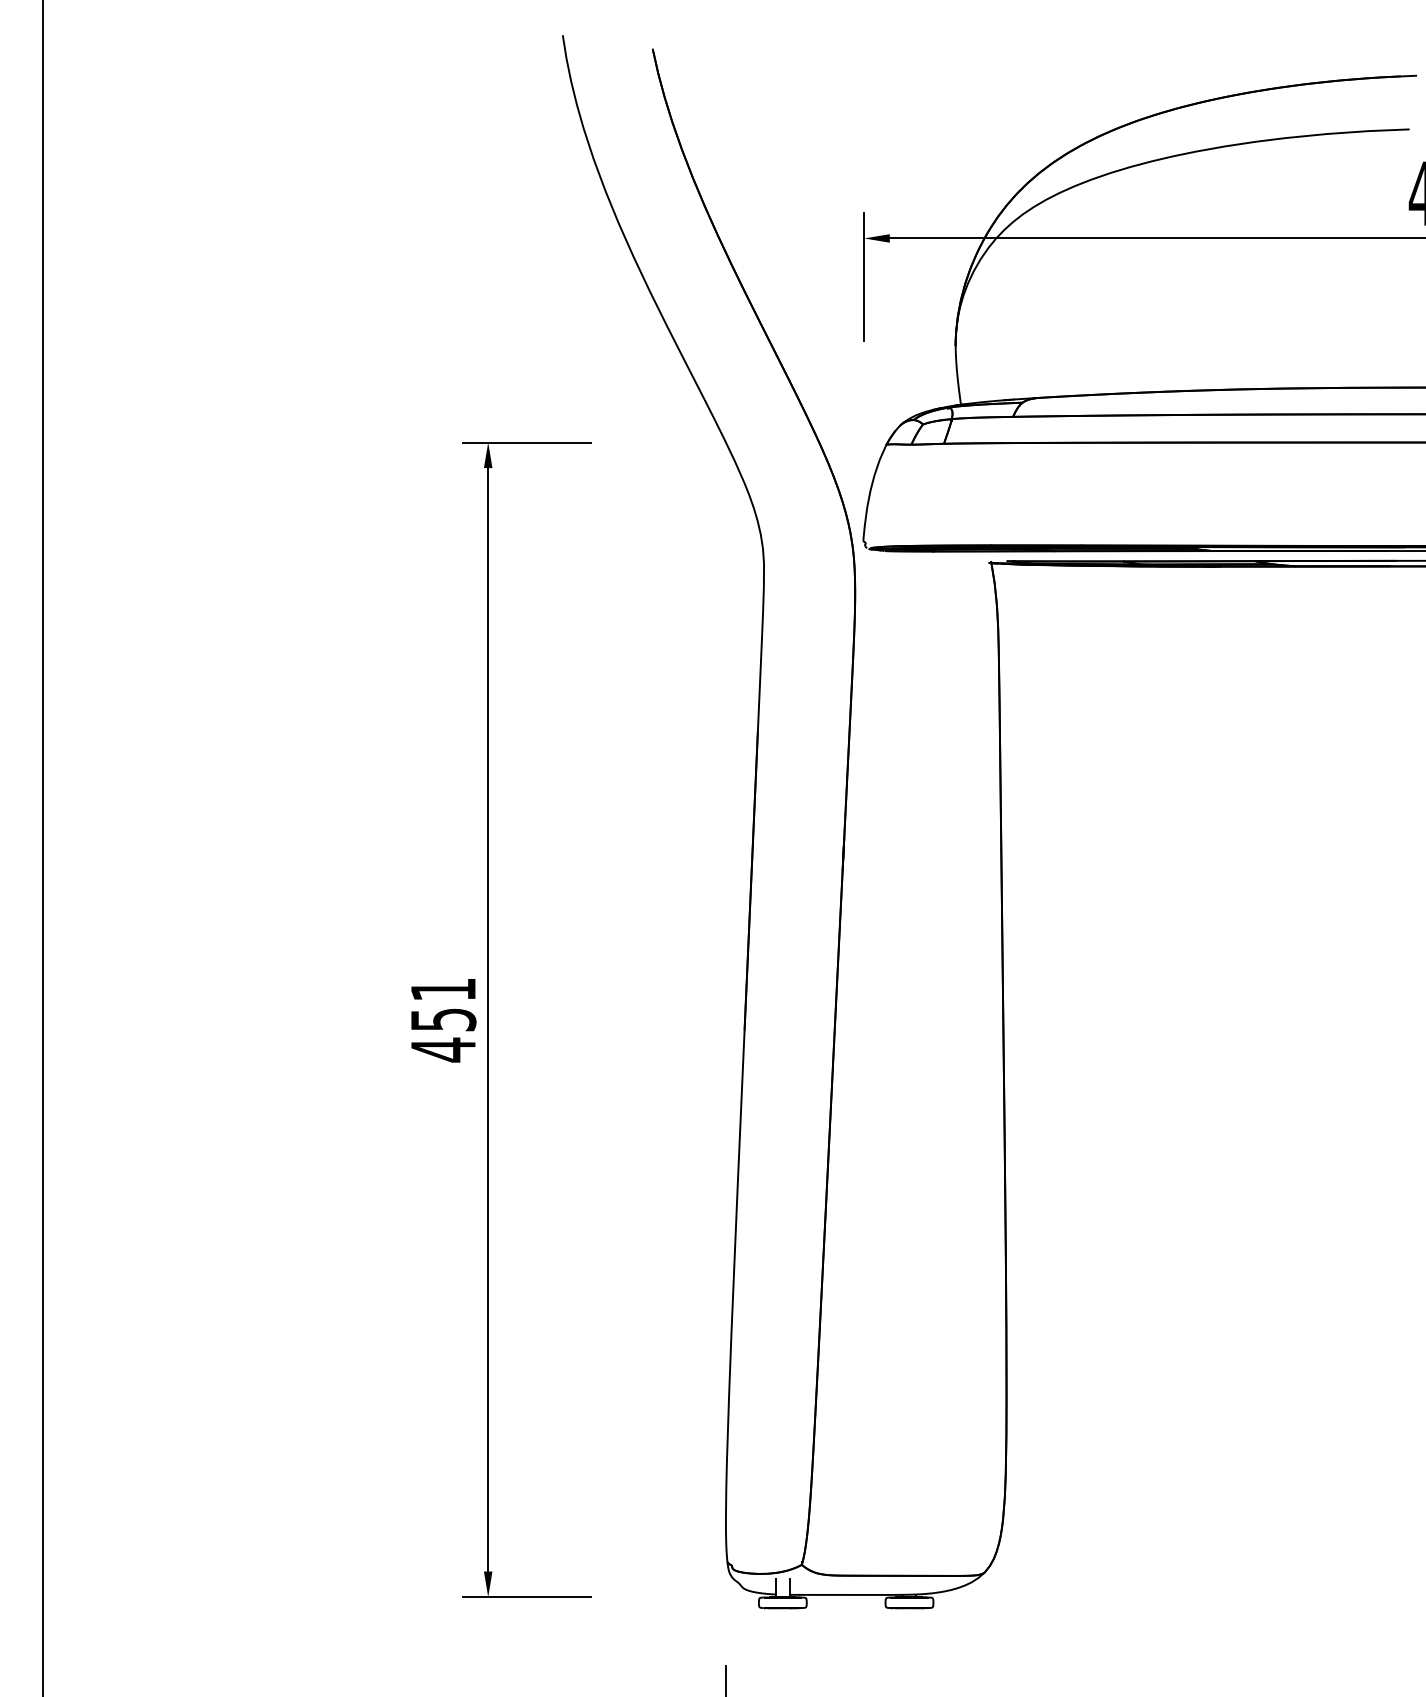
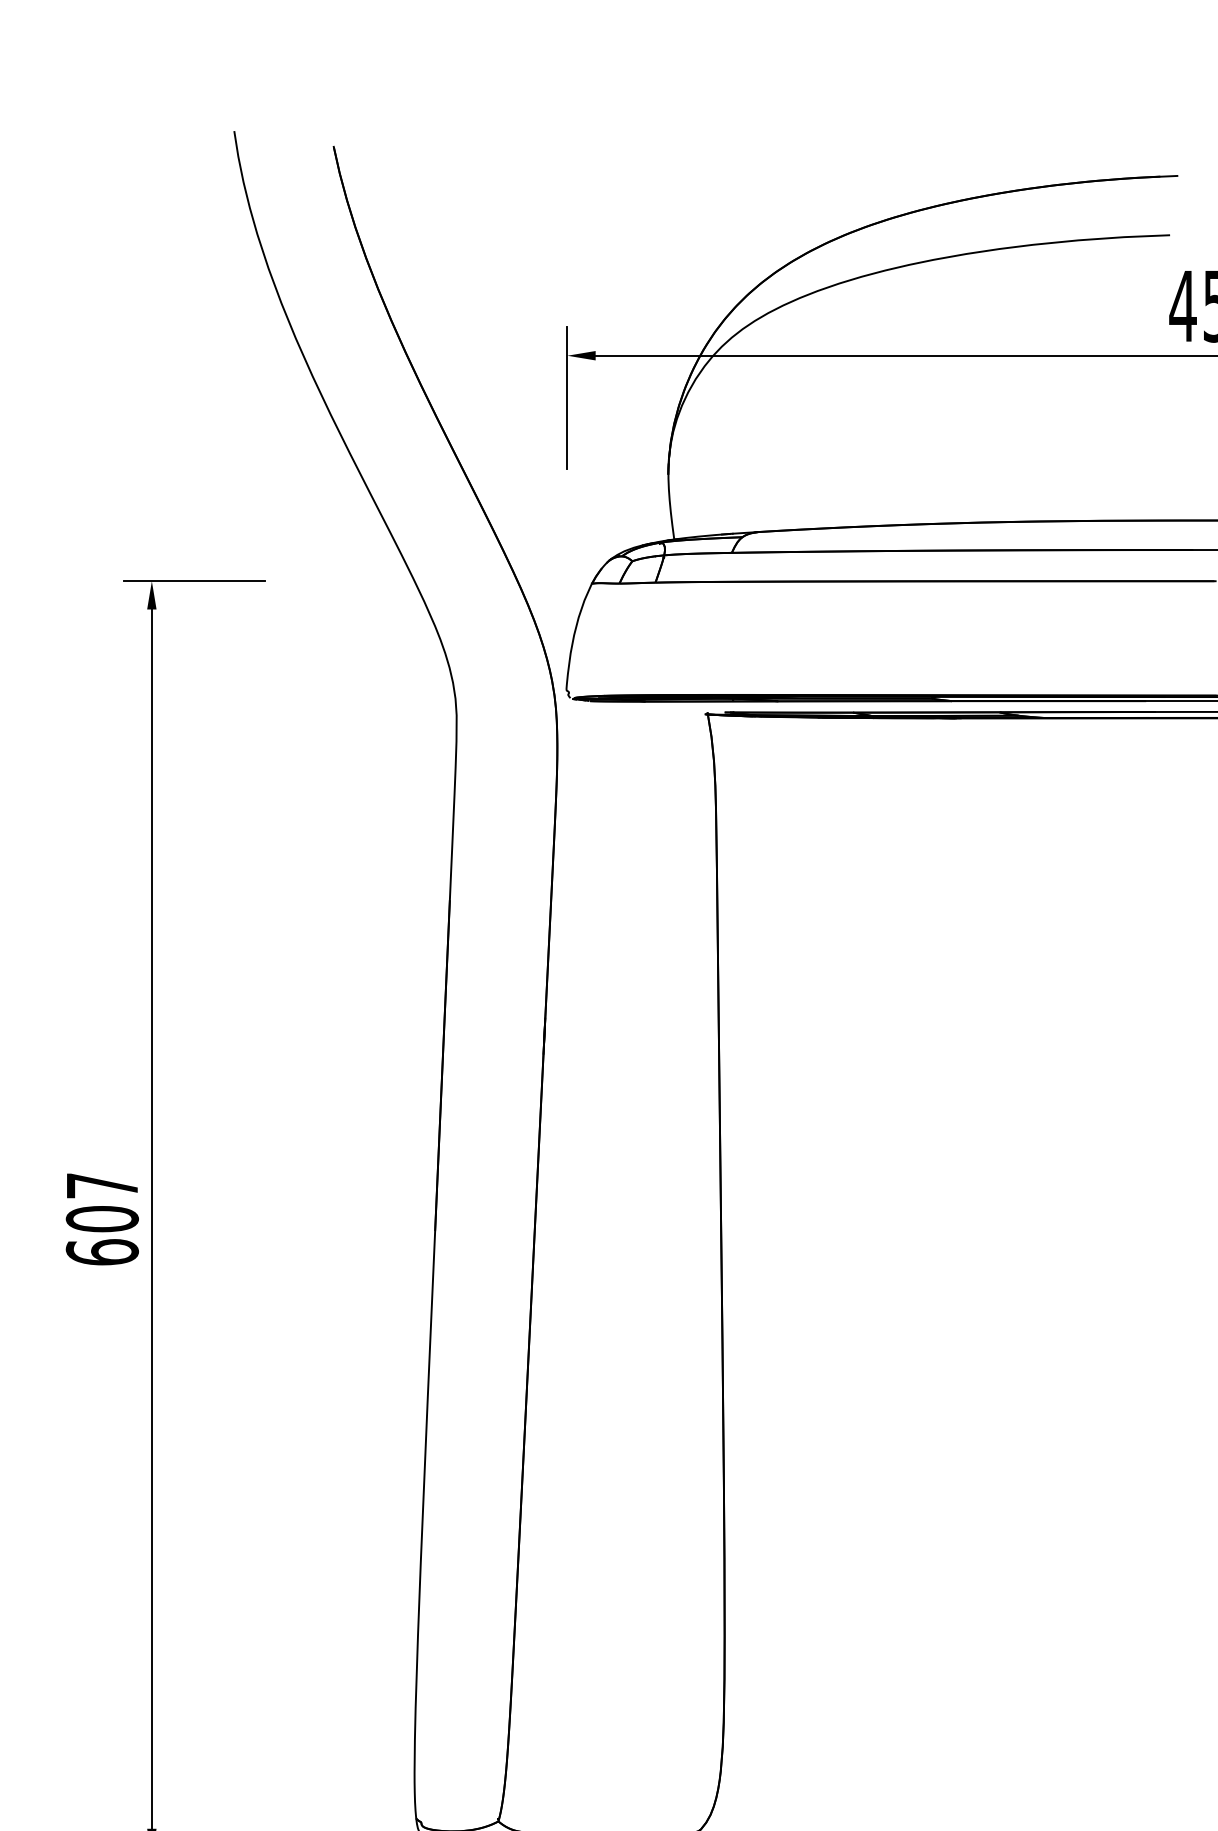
text: (443, 1020) -> (102, 1219), 451 -> 607

